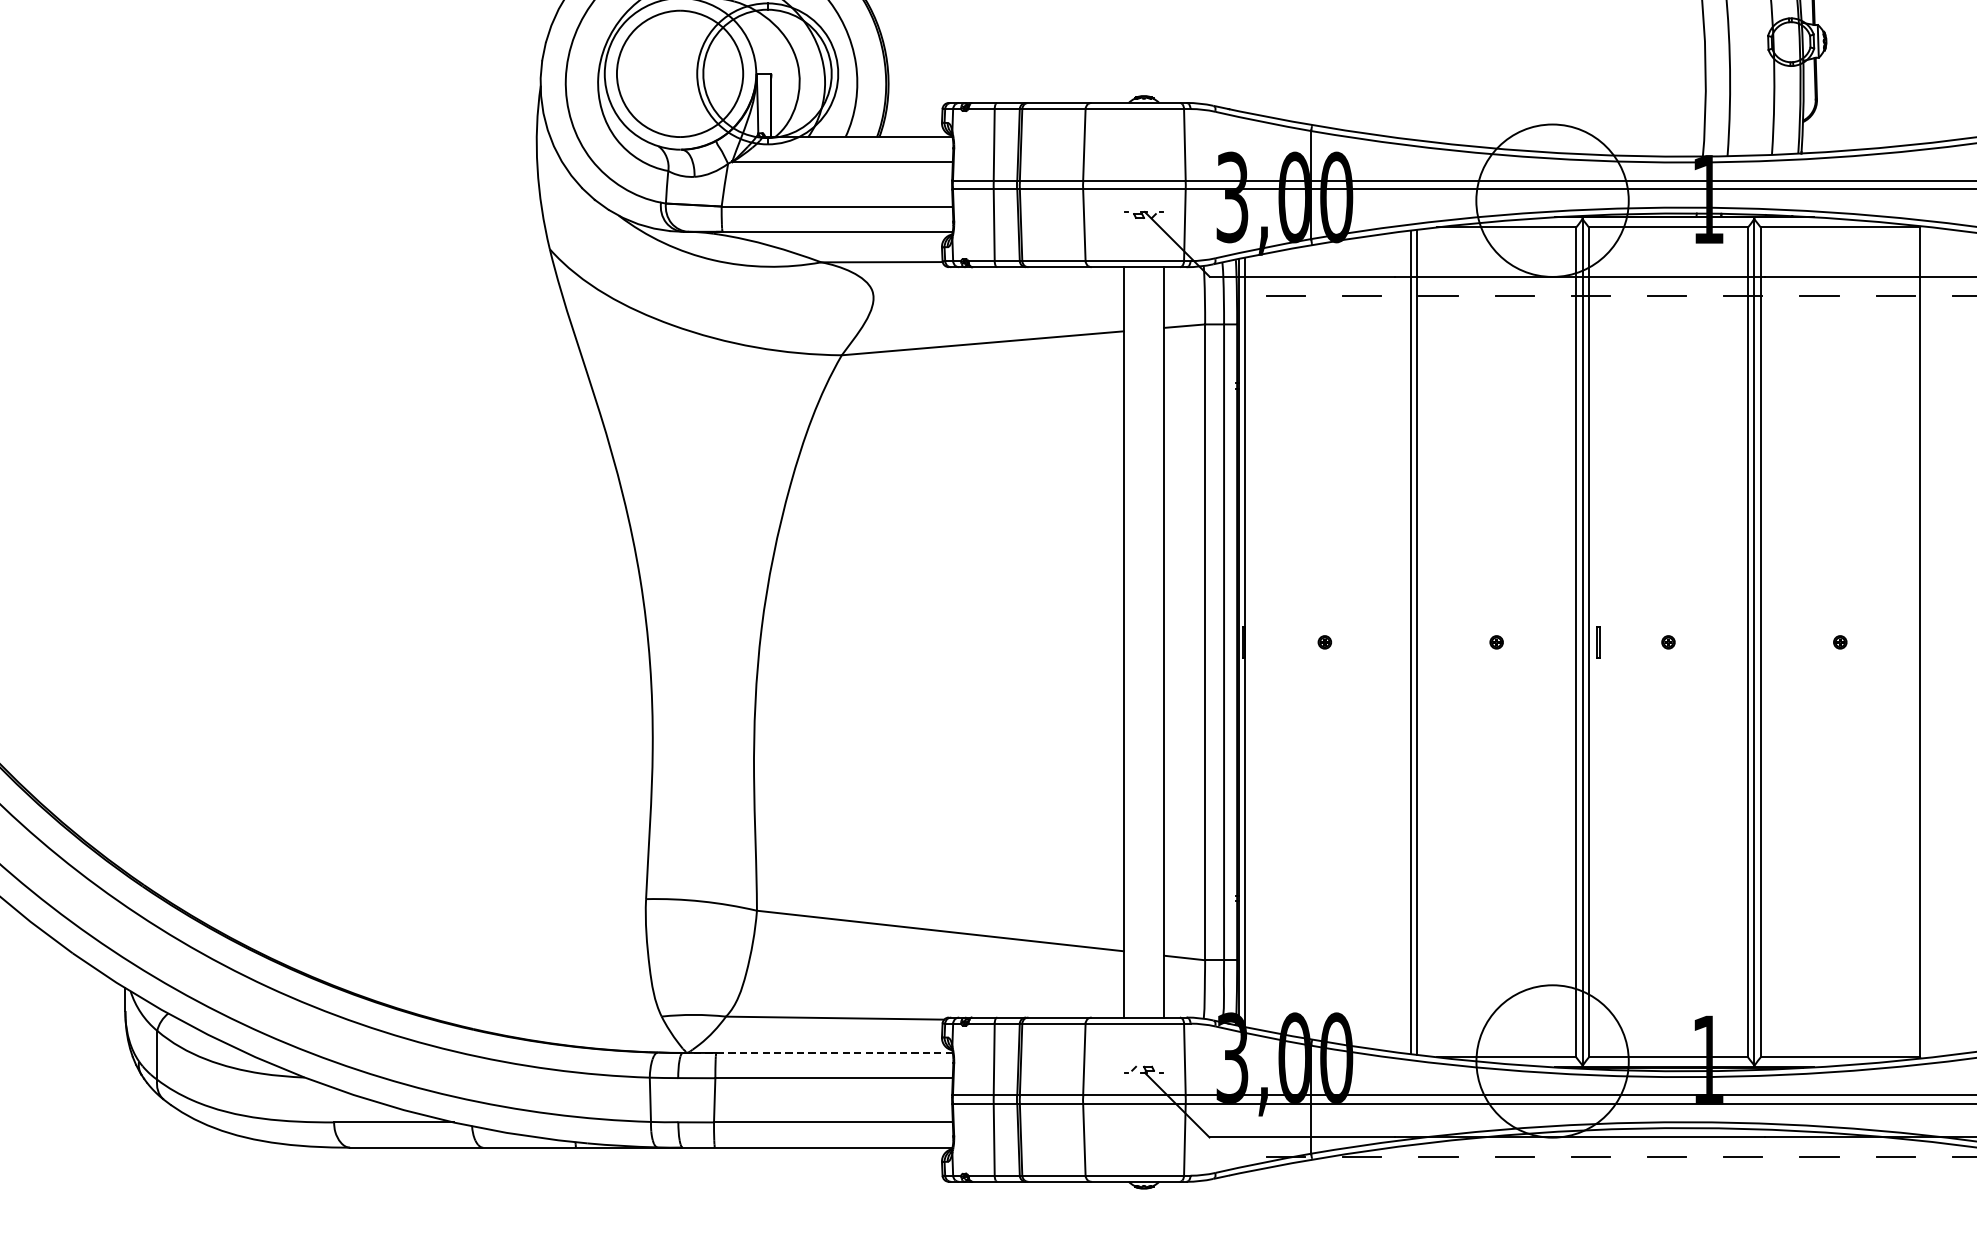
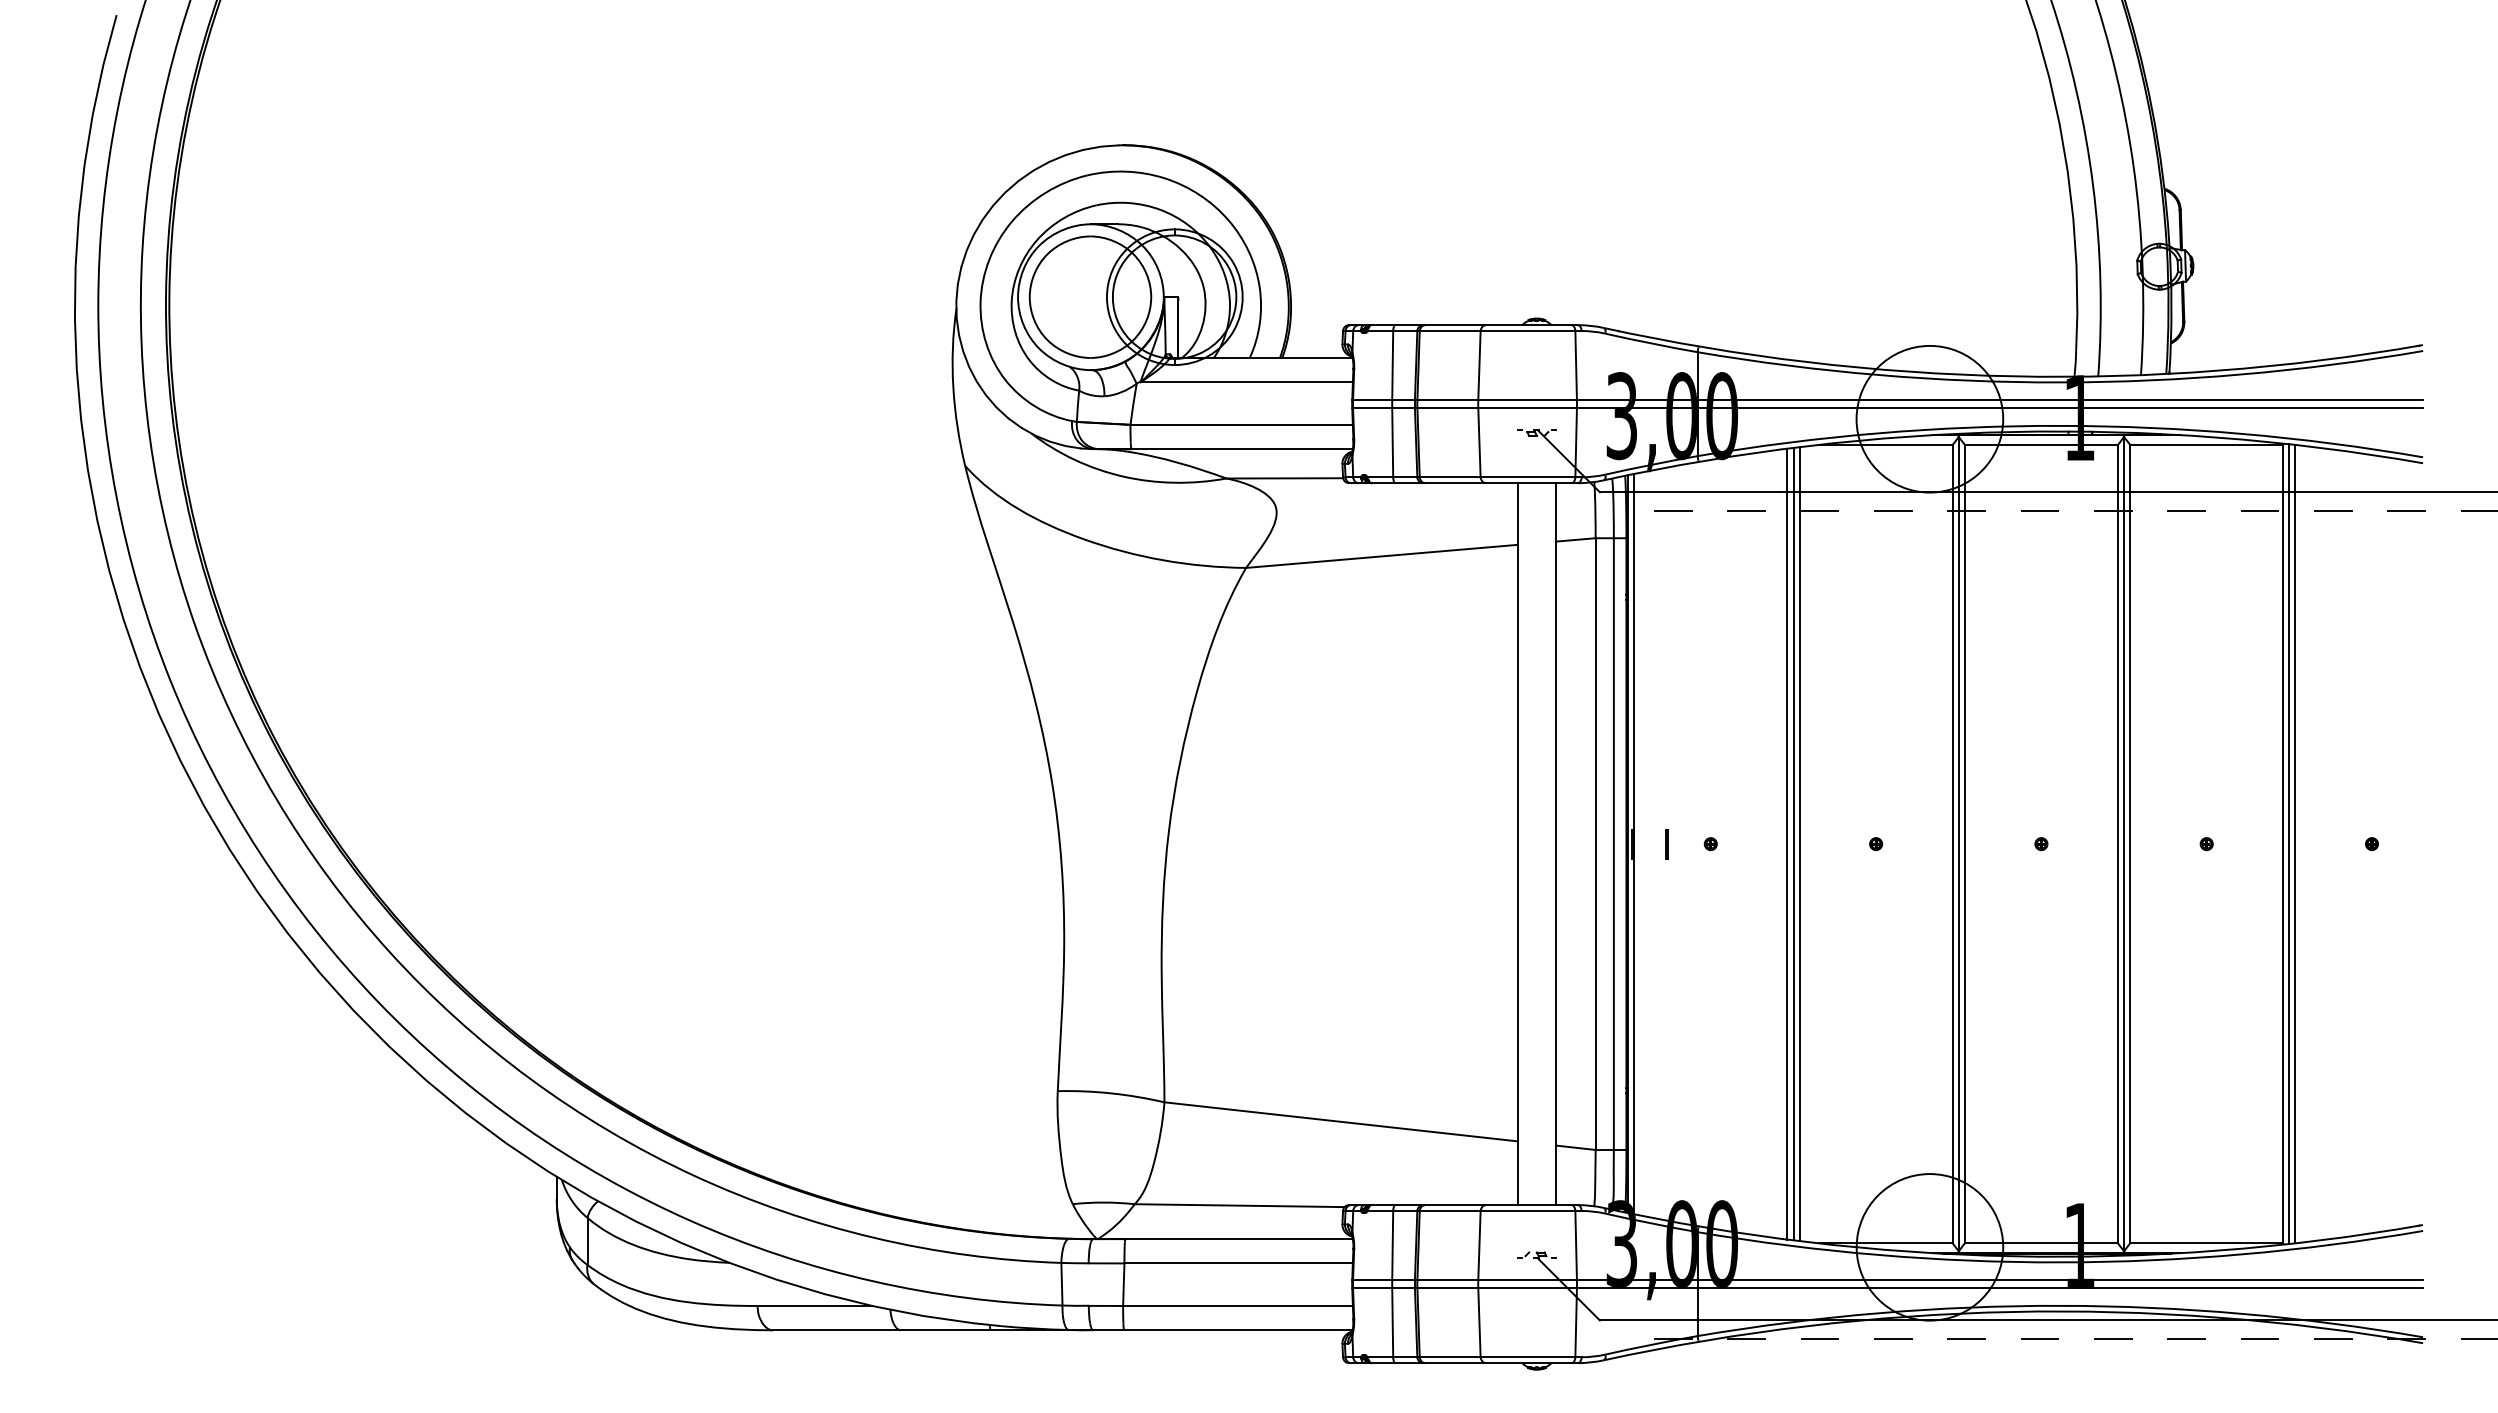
line: (1404, 641) -> (1787, 843), added
line: (1932, 641) -> (2295, 843), added
line: (1597, 642) -> (1666, 844), moved
line: (1926, 642) -> (2289, 844), added
line: (818, 1053) -> (1223, 1239), dashed -> solid

